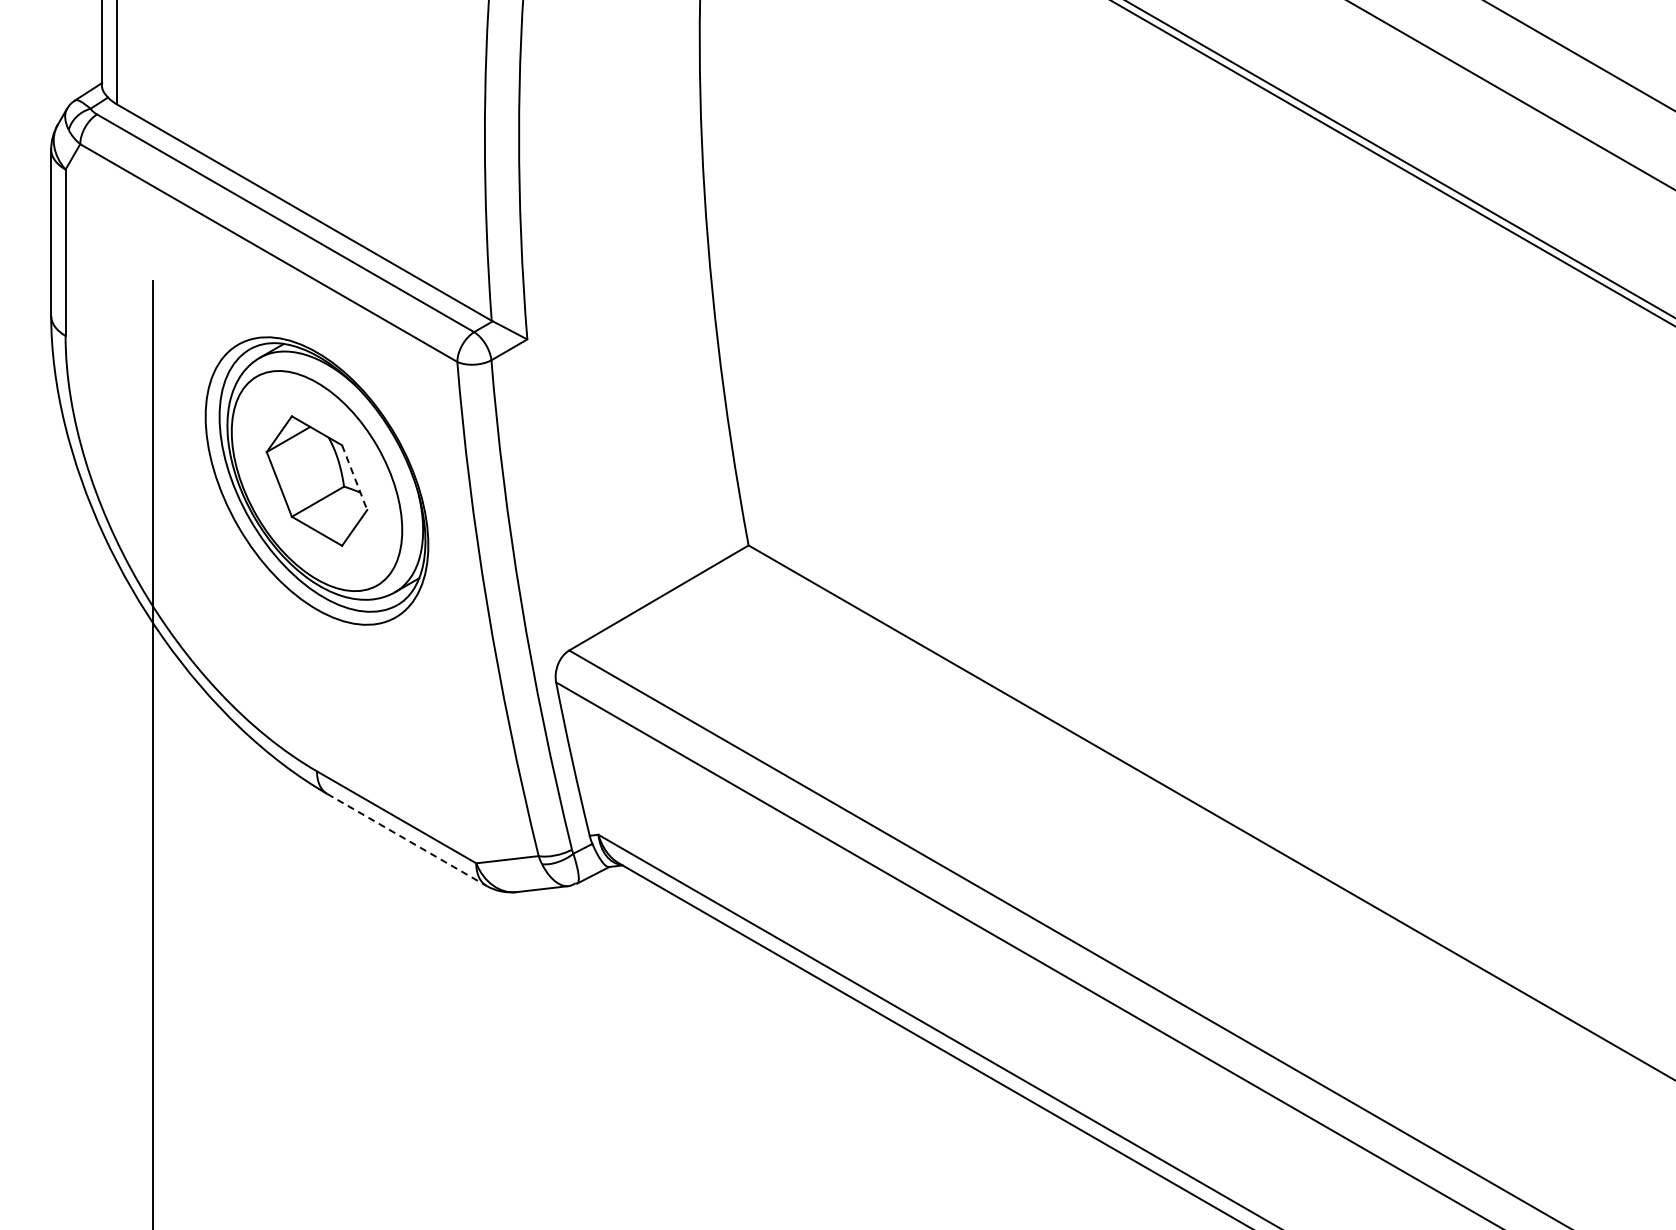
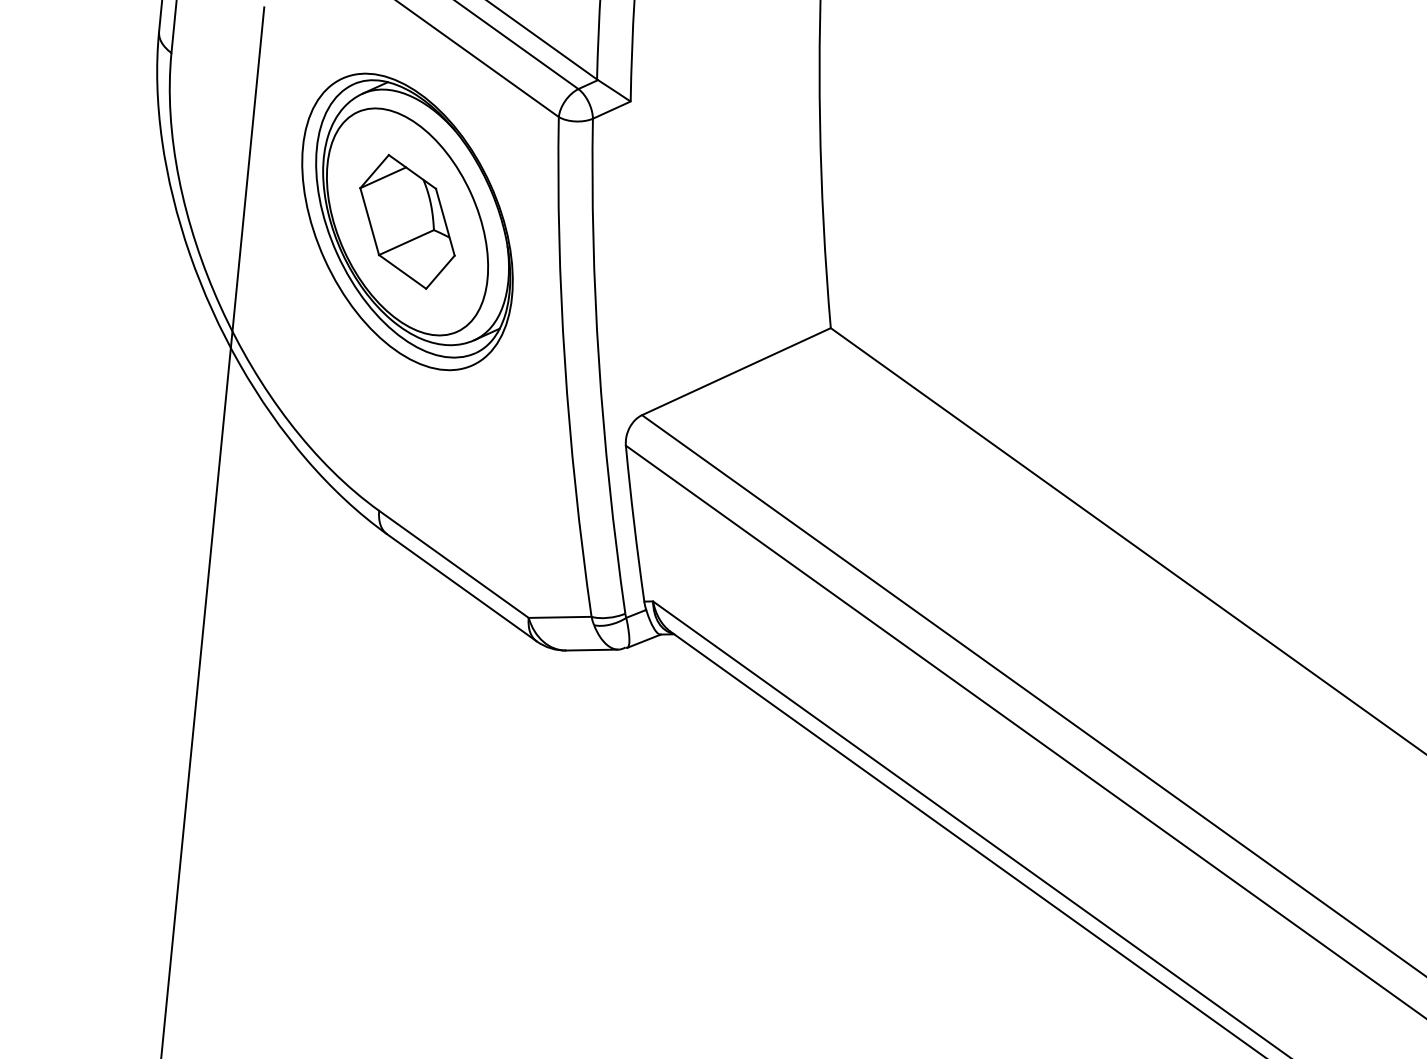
line: (354, 477) -> (445, 222), dashed -> solid
line: (406, 839) -> (461, 587), dashed -> solid

